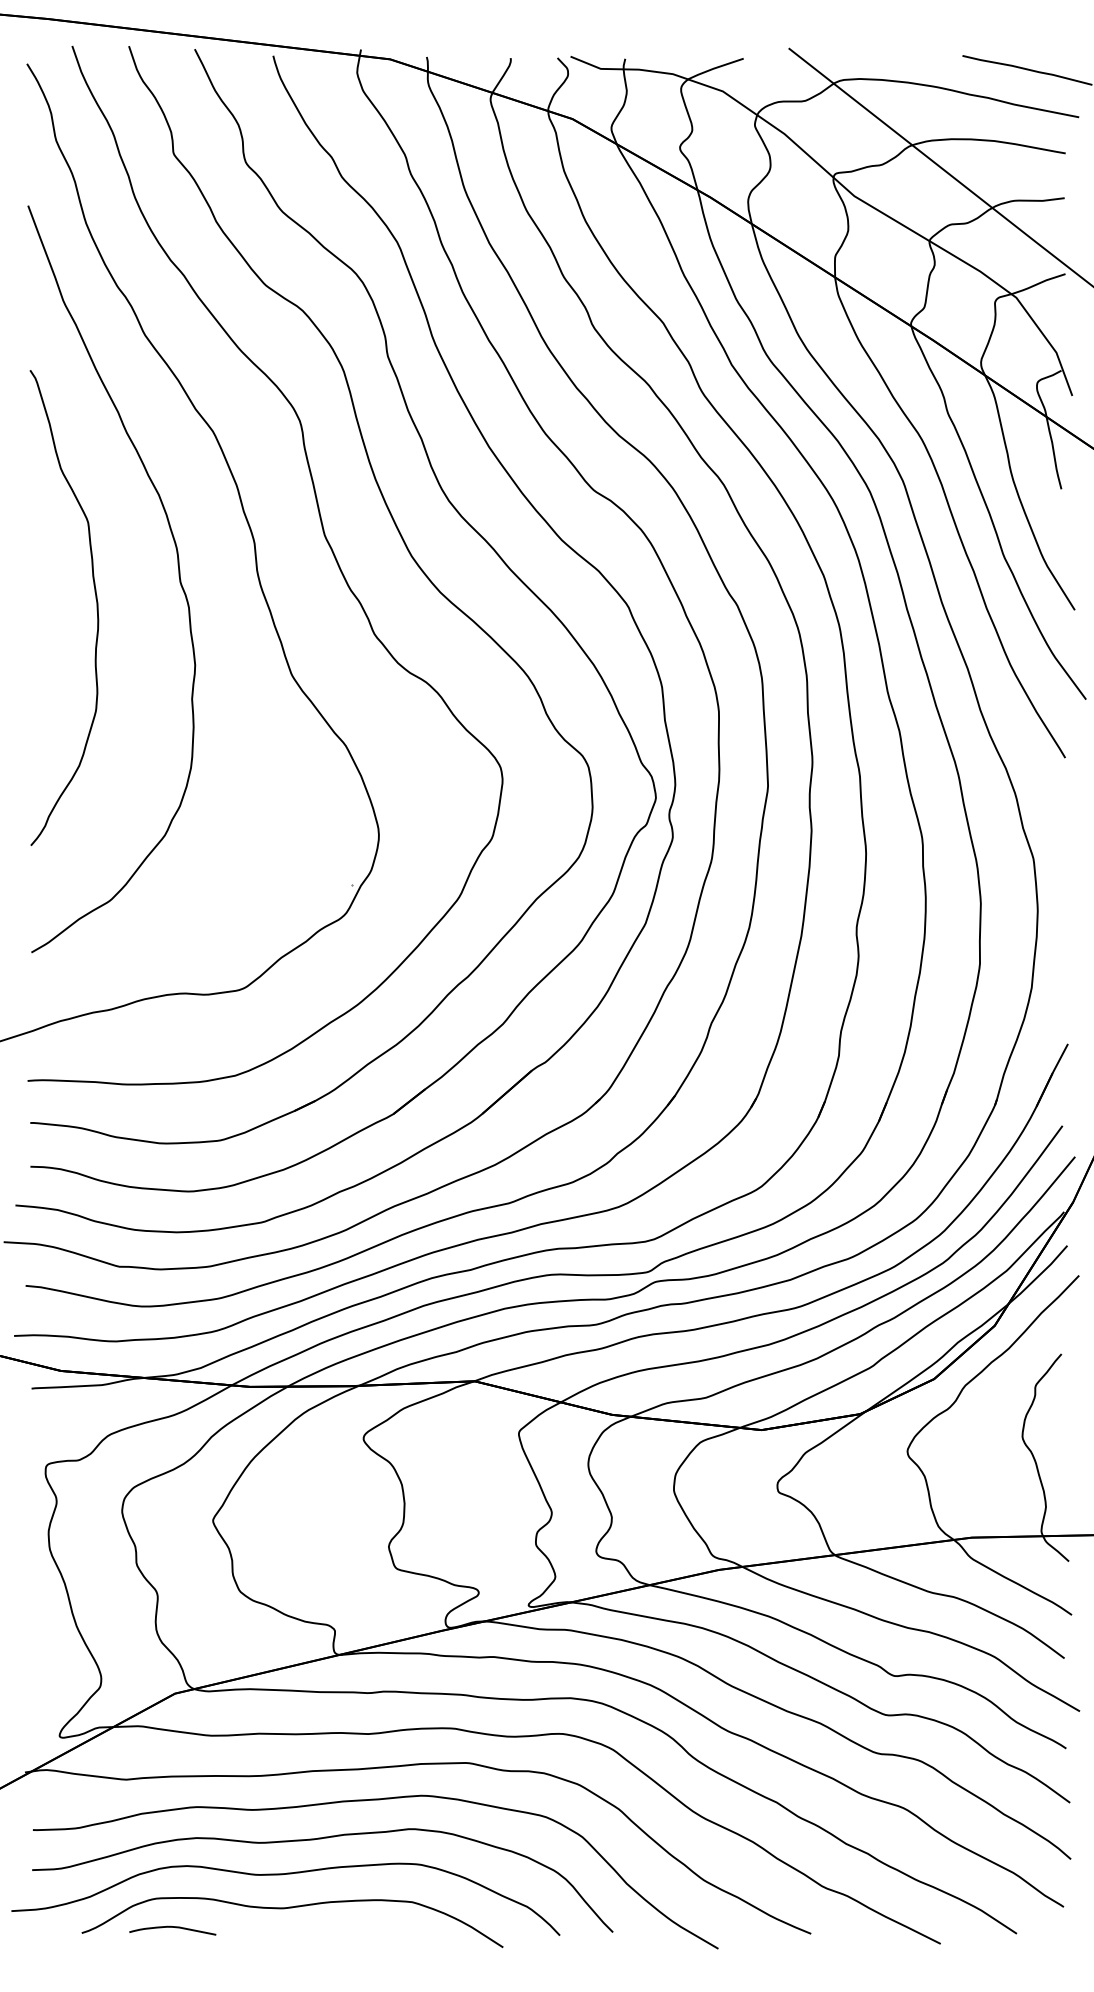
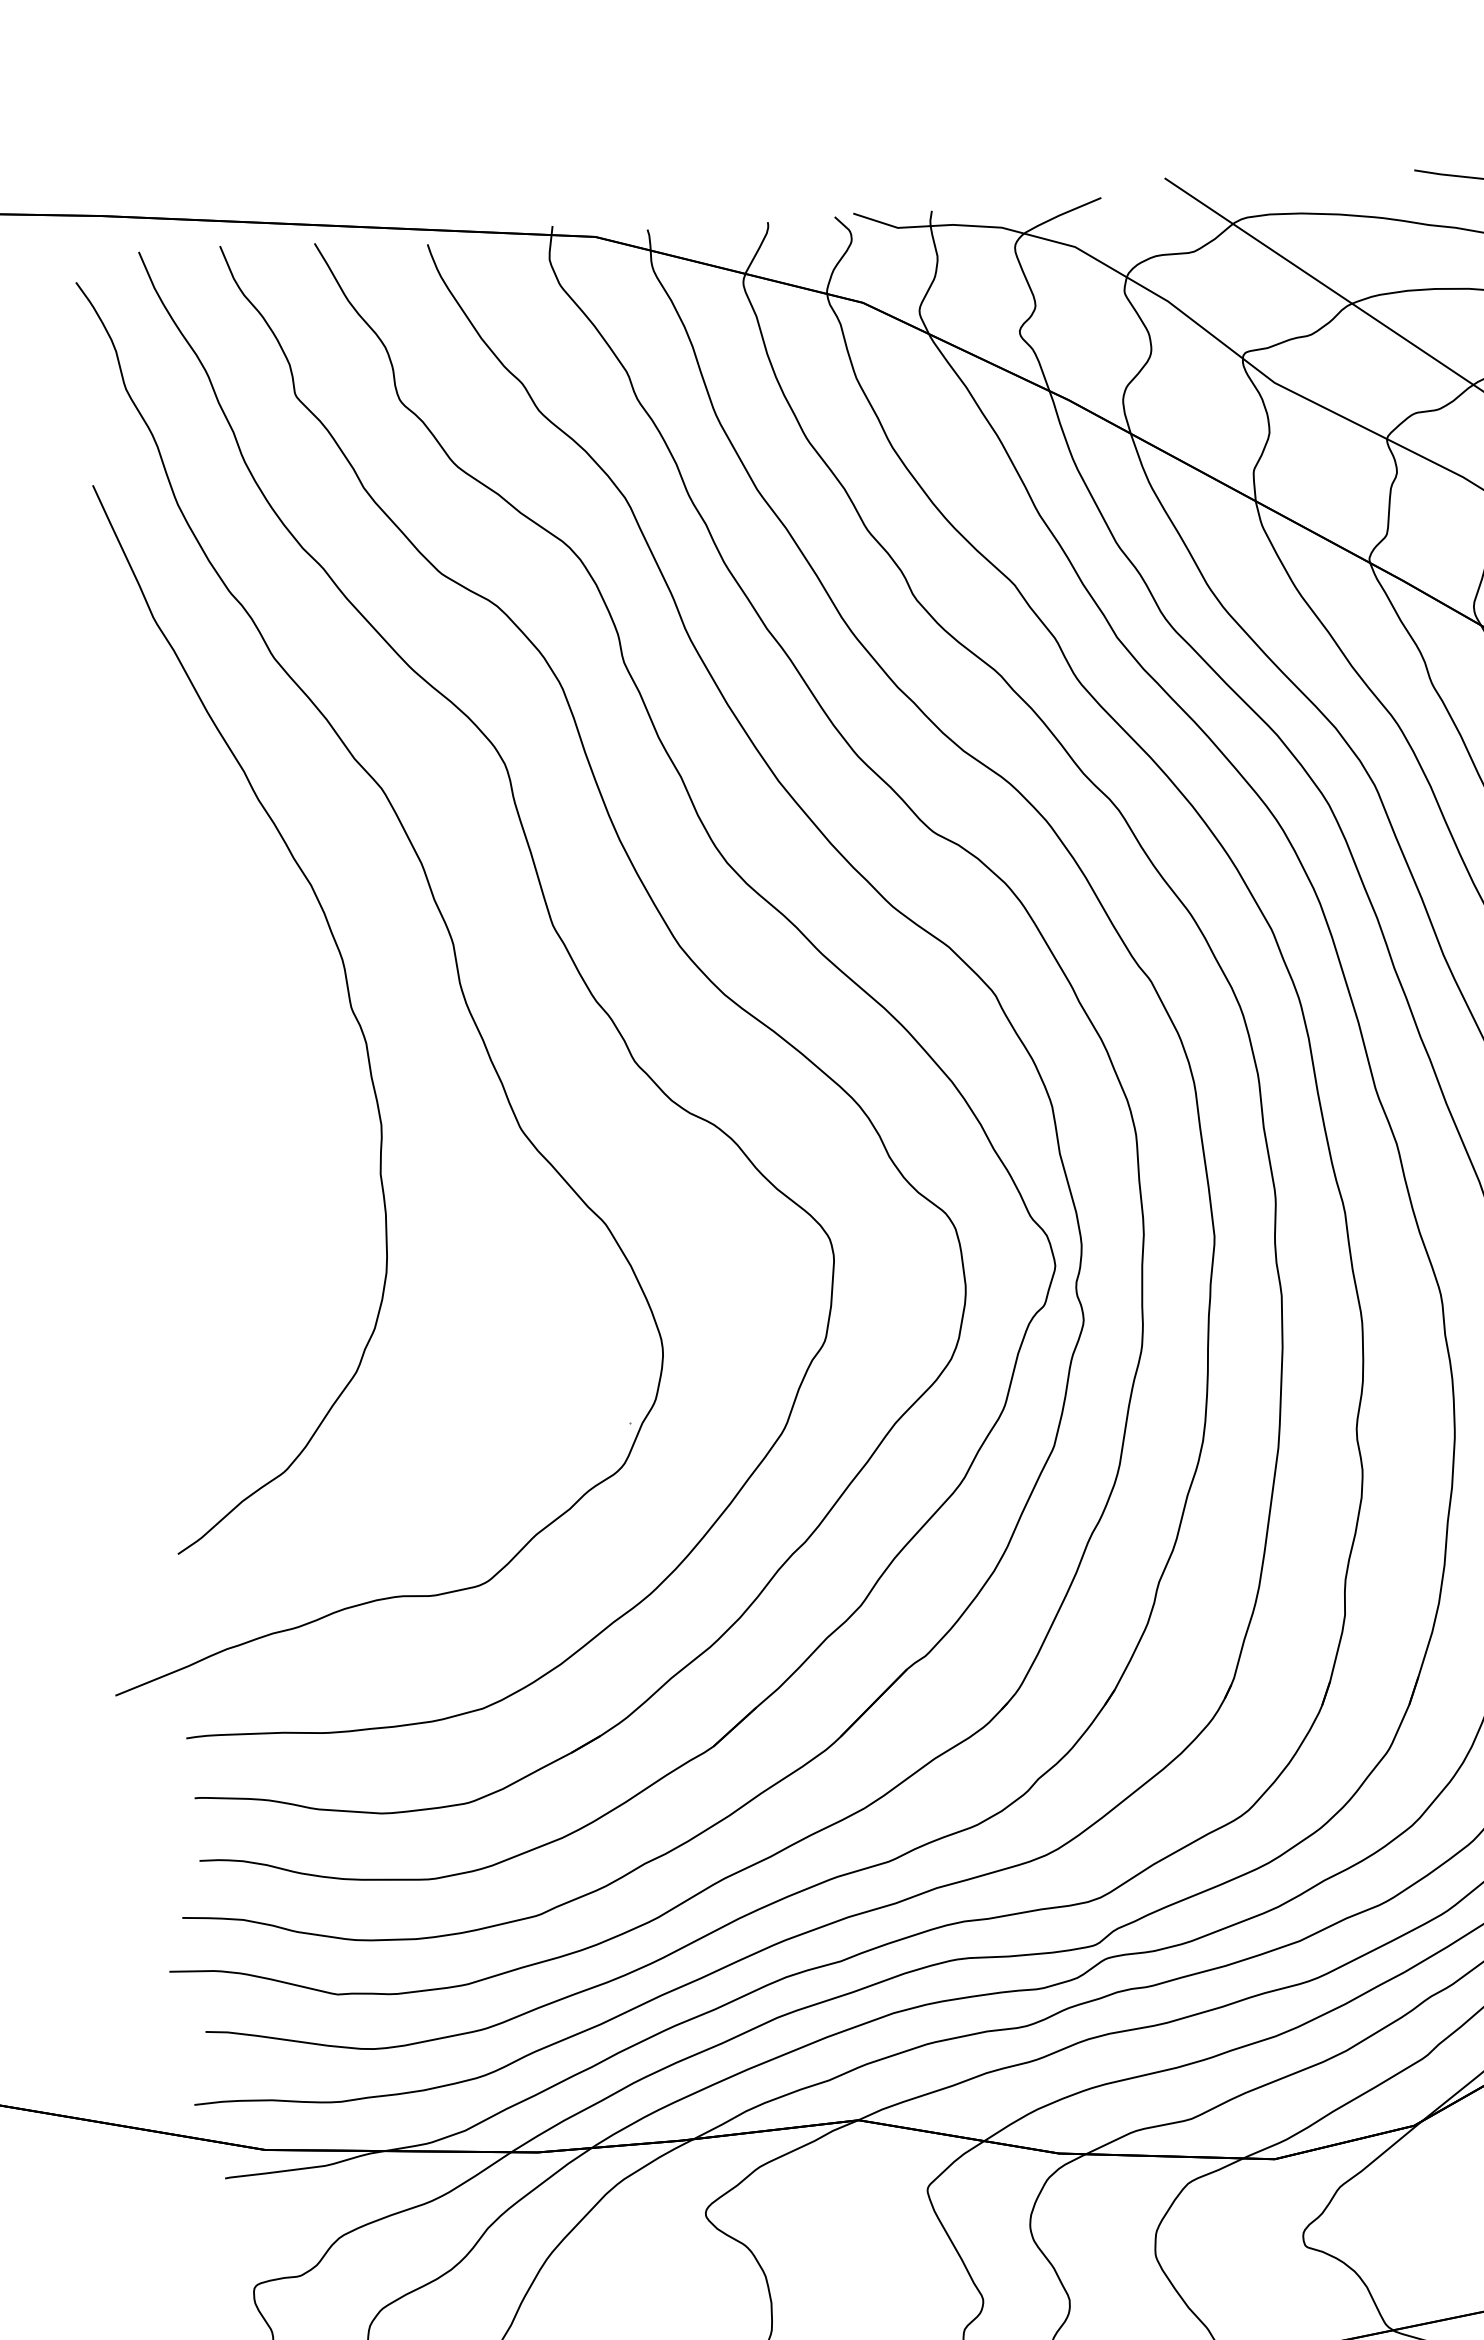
curve: (96, 607) -> (233, 1053), removed

